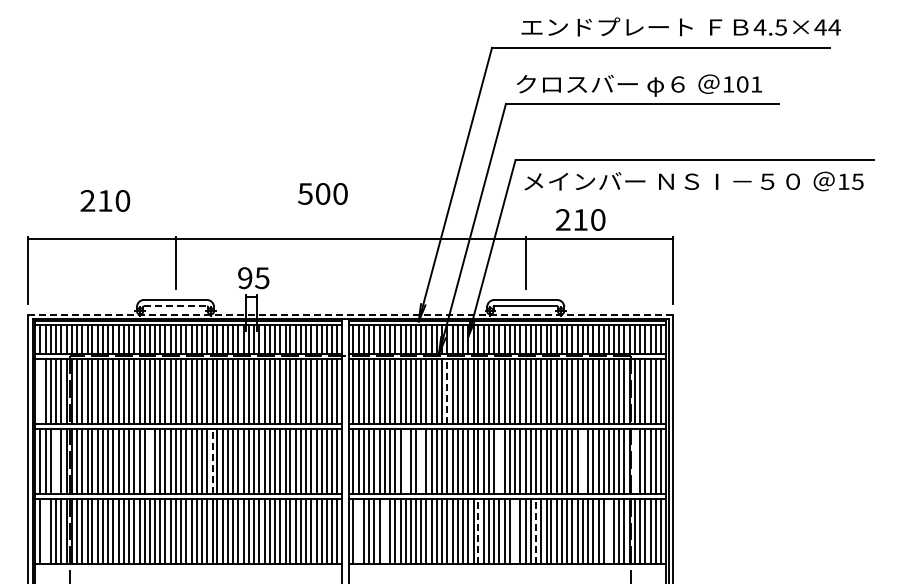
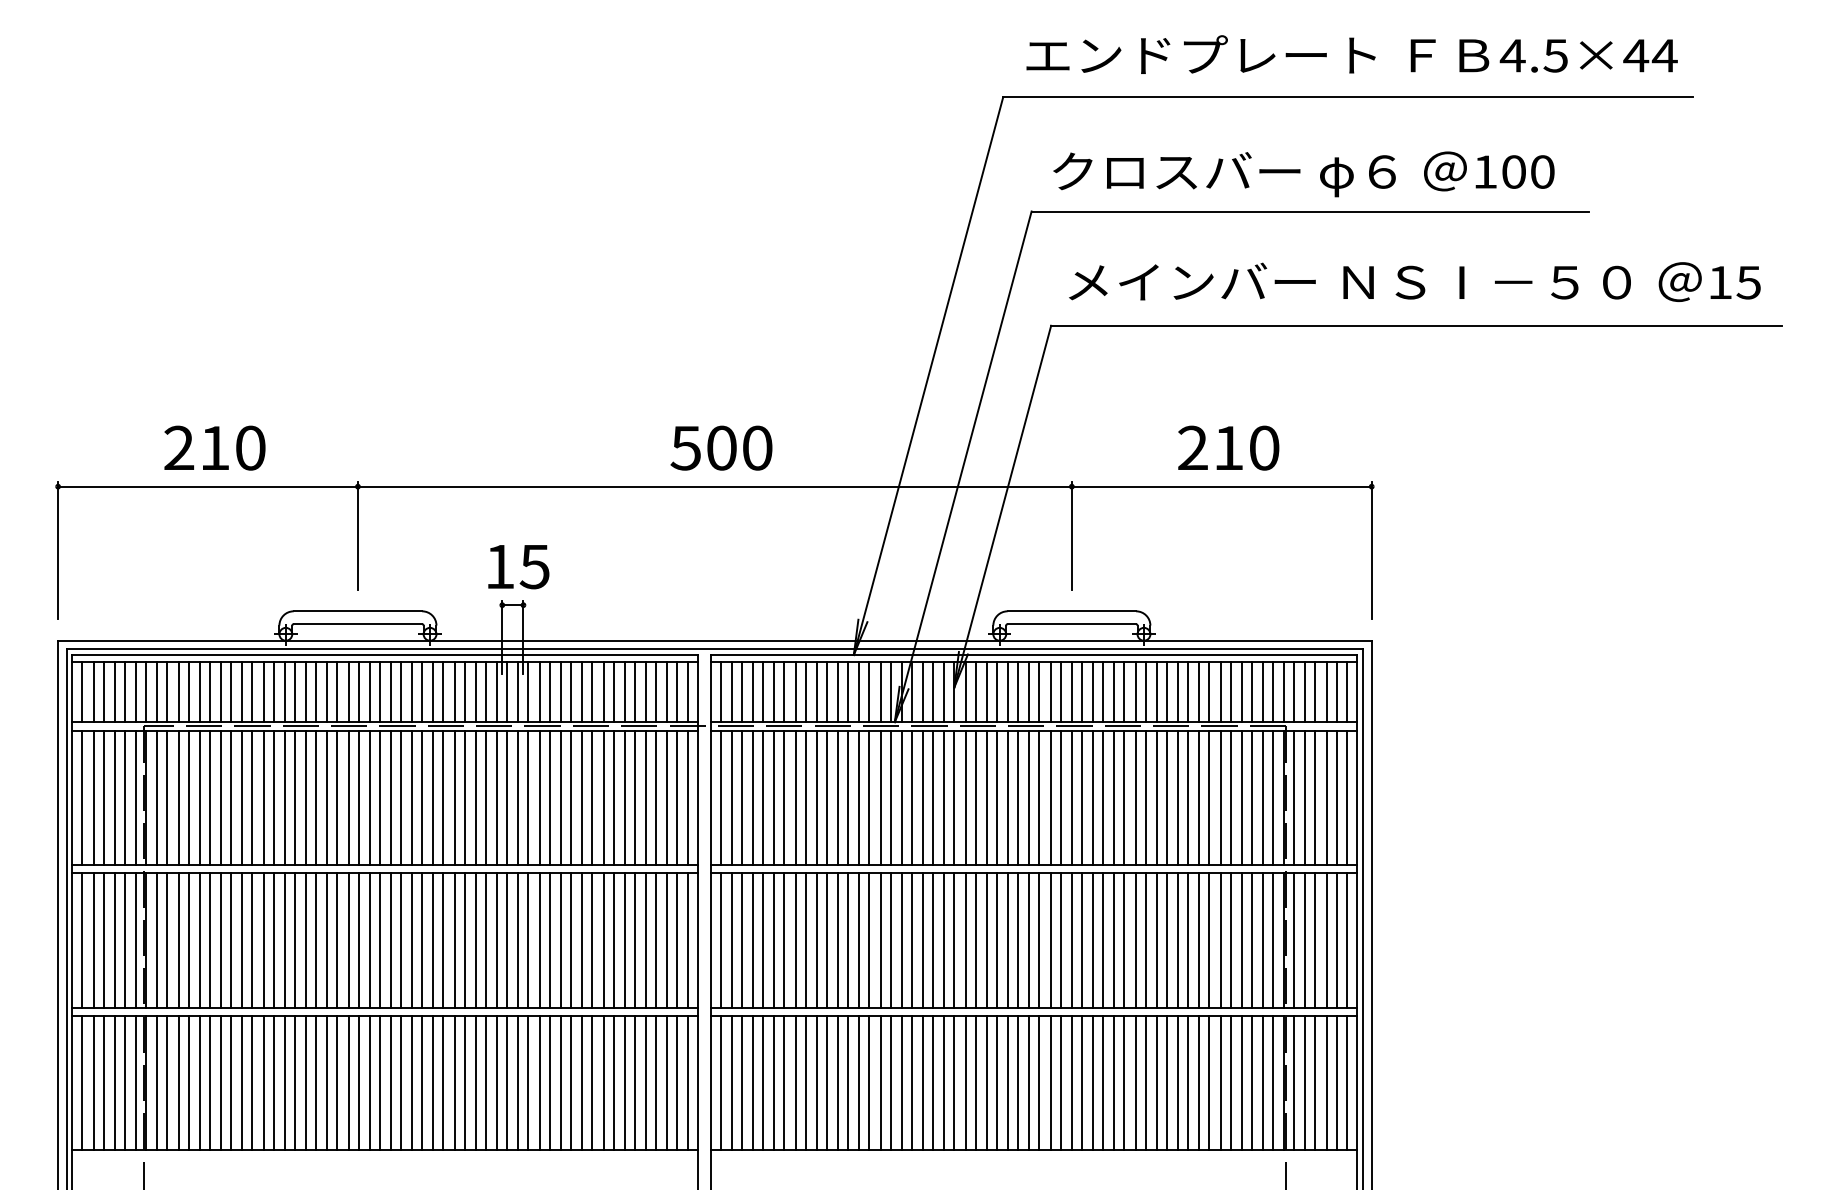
text: (680, 26) -> (1350, 53), moved
text: (756, 84) -> (1542, 172), 101 -> 100
text: (693, 181) -> (1413, 282), moved
text: (322, 193) -> (720, 447), moved
text: (105, 200) -> (215, 447), moved
text: (580, 219) -> (1228, 447), moved
text: (245, 278) -> (500, 567), 95 -> 15
line: (175, 306) -> (357, 624), dashed -> solid
line: (350, 314) -> (714, 640), dashed -> solid
line: (40, 391) -> (82, 797), added
line: (447, 391) -> (912, 797), dashed -> solid
line: (56, 461) -> (115, 940), added
line: (150, 461) -> (306, 940), added
line: (212, 461) -> (433, 940), dashed -> solid
line: (405, 461) -> (826, 940), added
line: (421, 461) -> (859, 940), added
line: (499, 461) -> (1018, 940), added
line: (582, 461) -> (1187, 940), added
line: (634, 461) -> (1293, 940), added
line: (45, 531) -> (92, 1083), added
line: (358, 531) -> (730, 1083), added
line: (384, 531) -> (783, 1083), added
line: (478, 531) -> (975, 1083), dashed -> solid
line: (515, 531) -> (1051, 1083), added
line: (536, 531) -> (1093, 1083), dashed -> solid
line: (609, 531) -> (1242, 1083), added

